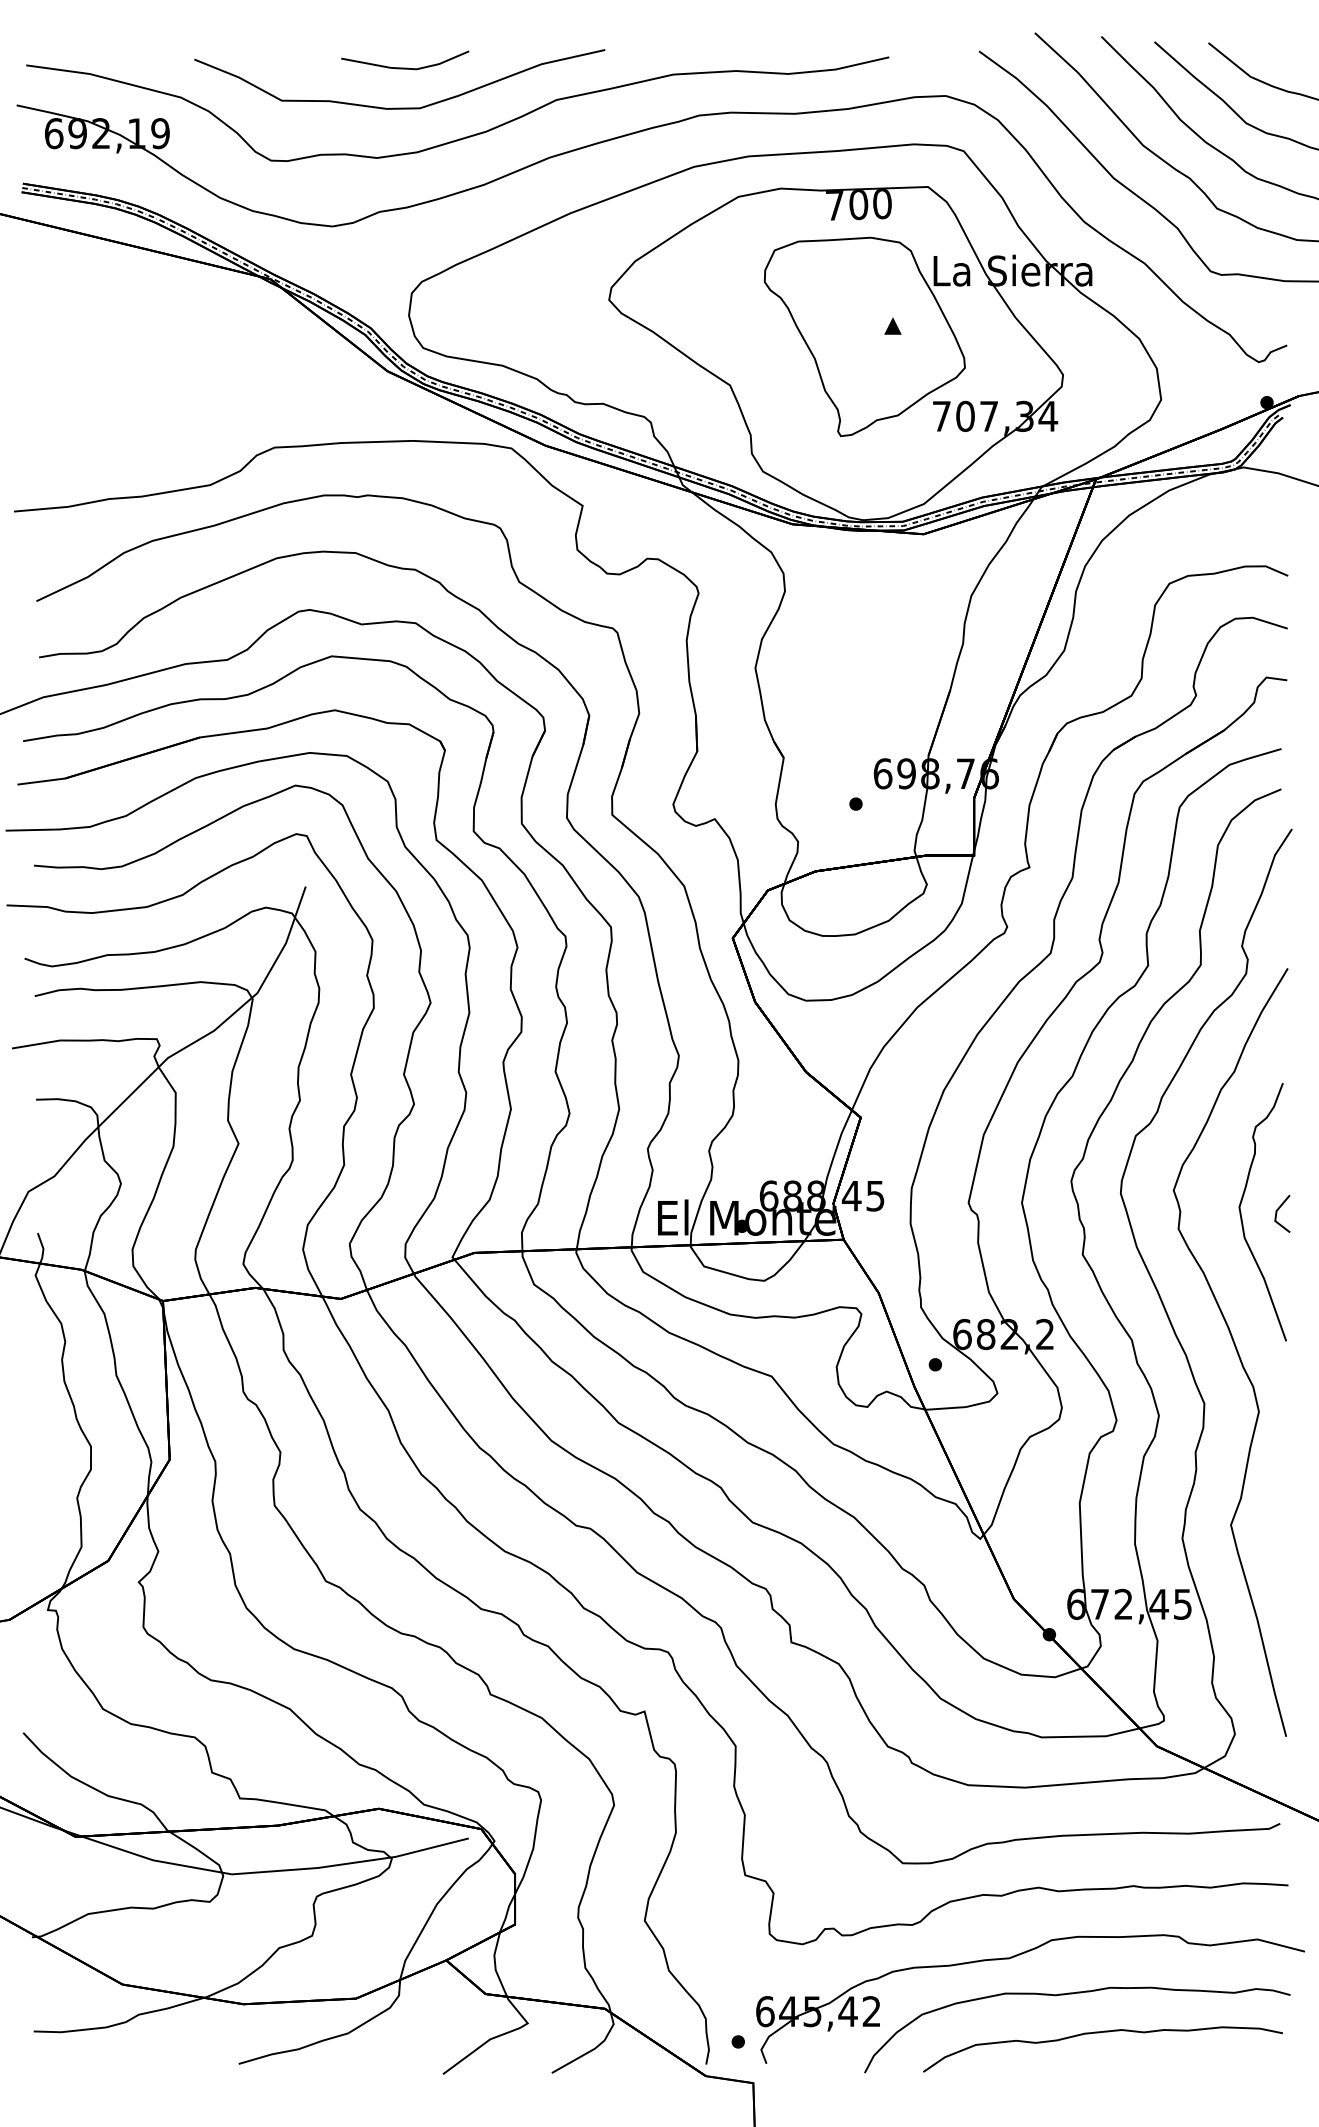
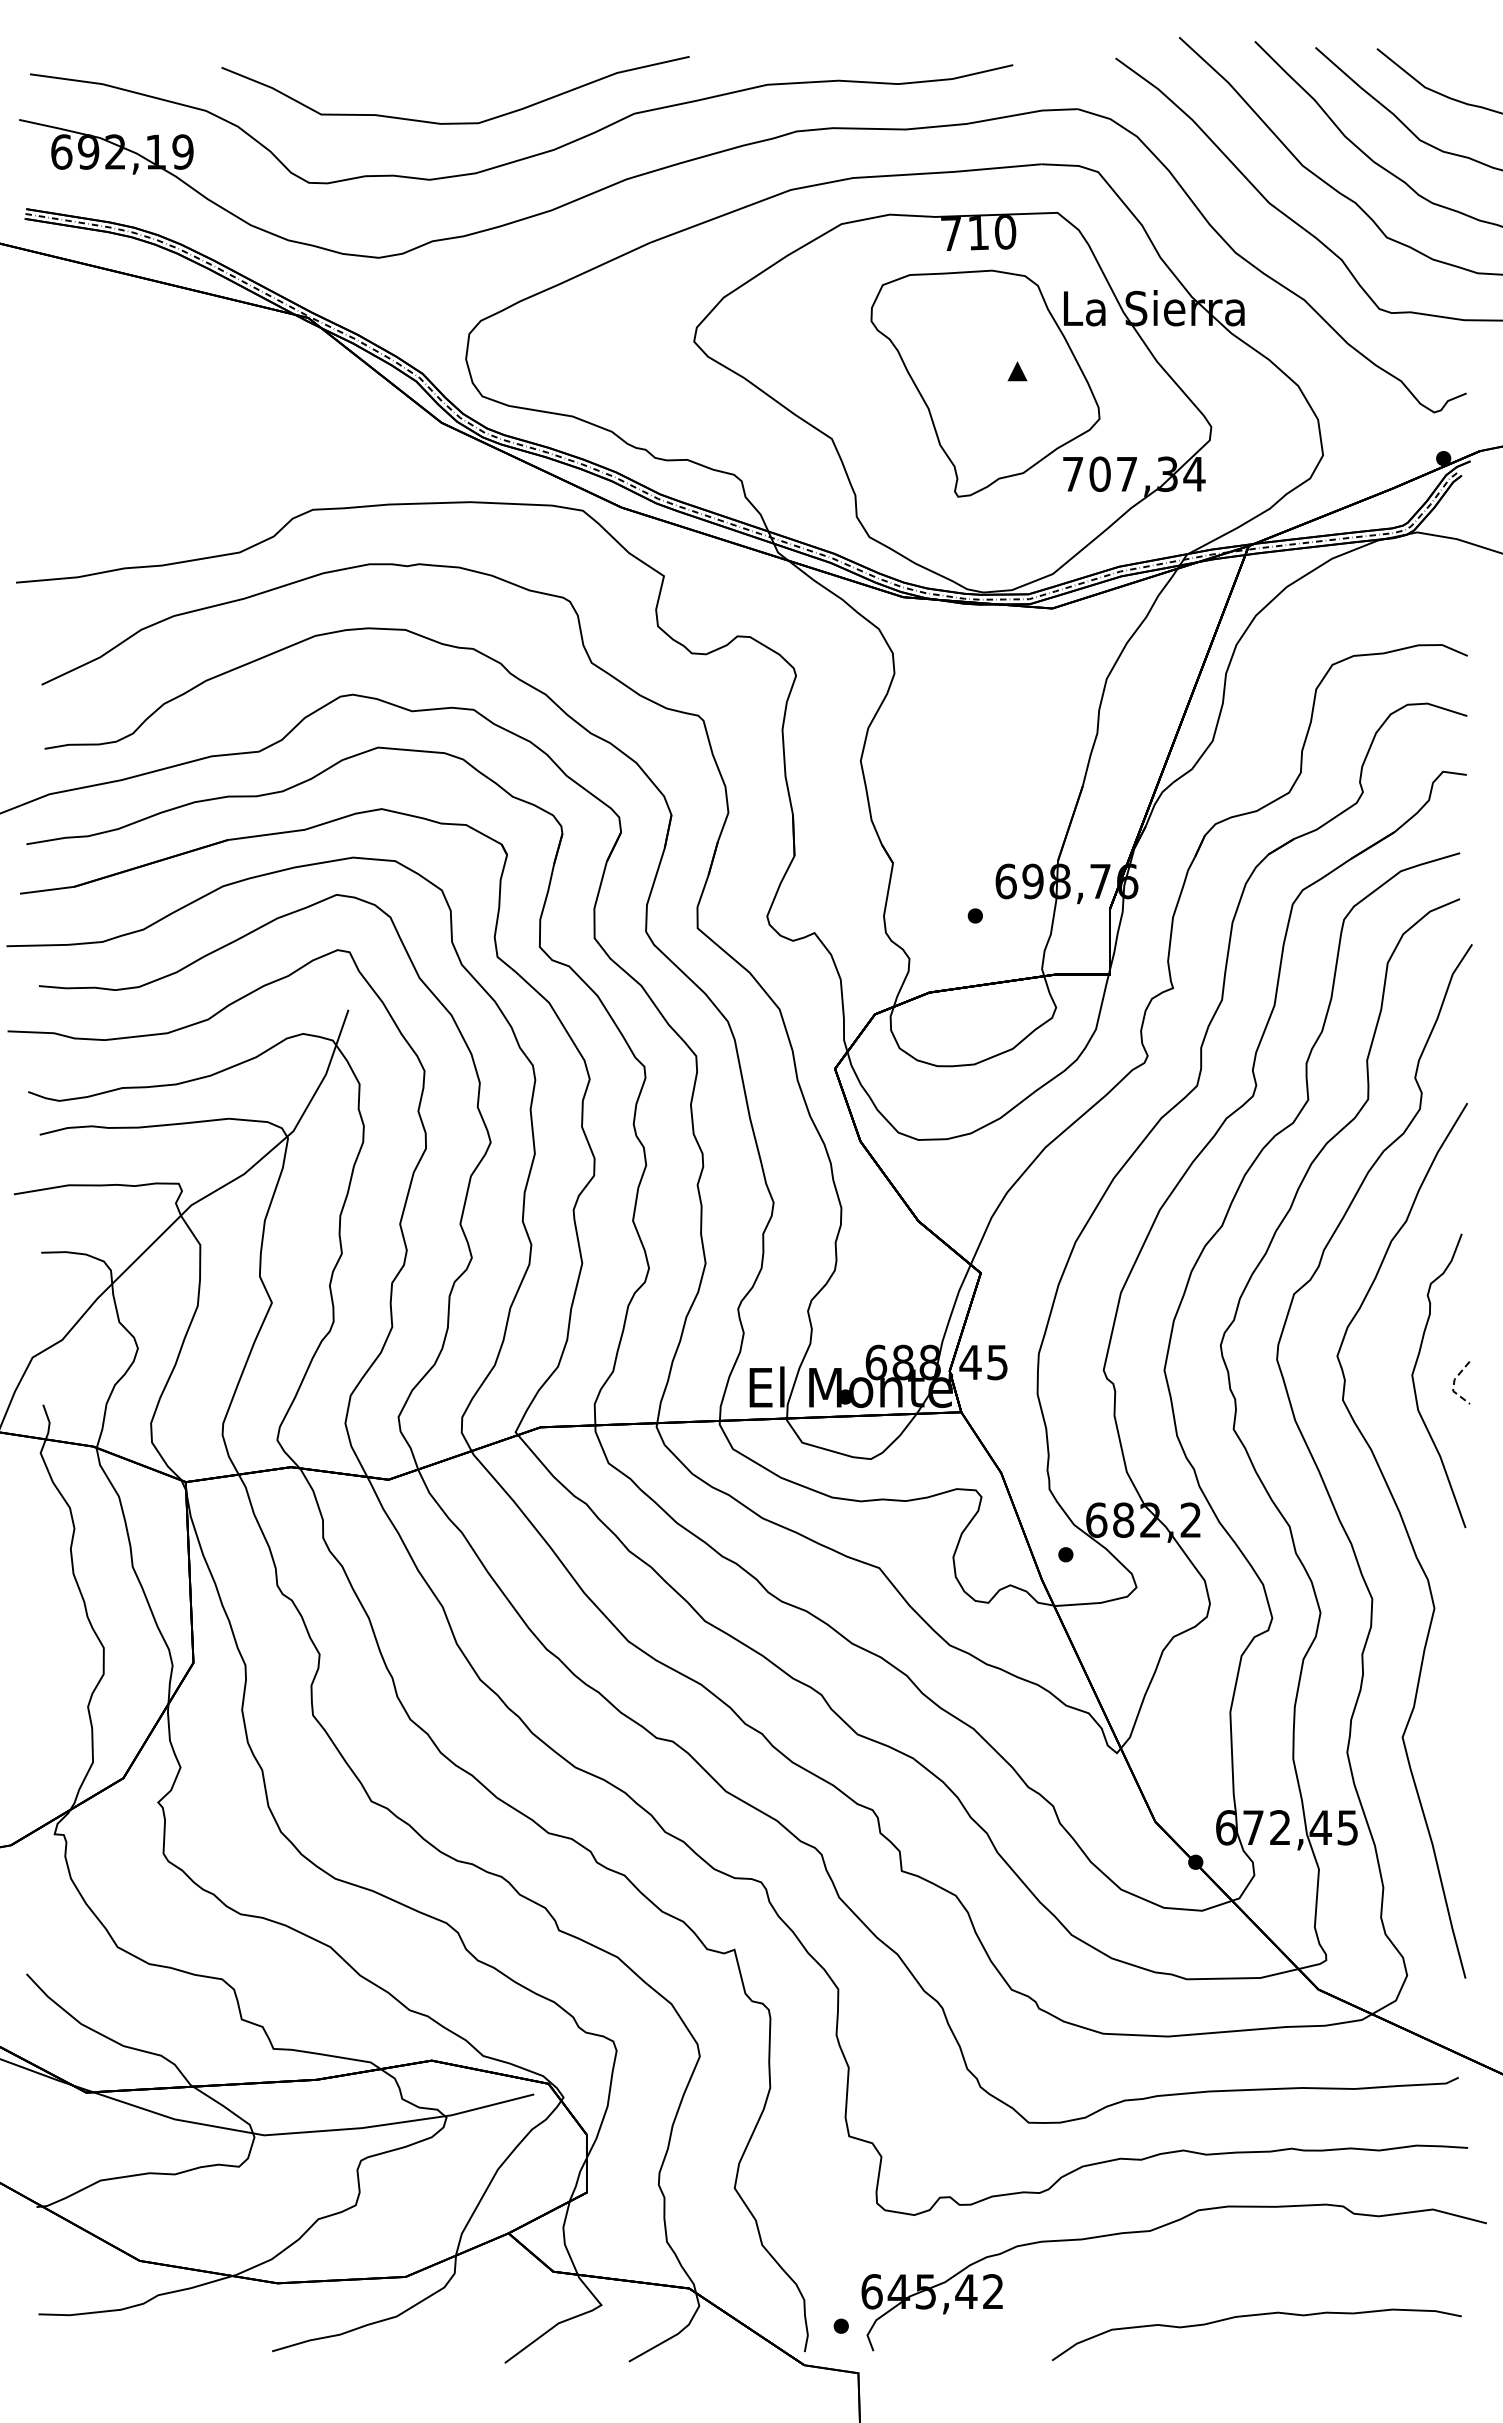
line: (401, 67) -> (457, 76), removed
text: (858, 205) -> (978, 233), 700 -> 710
line: (1275, 1215) -> (1453, 1384), solid -> dashed
curve: (1077, 1993) -> (1227, 2271), removed

